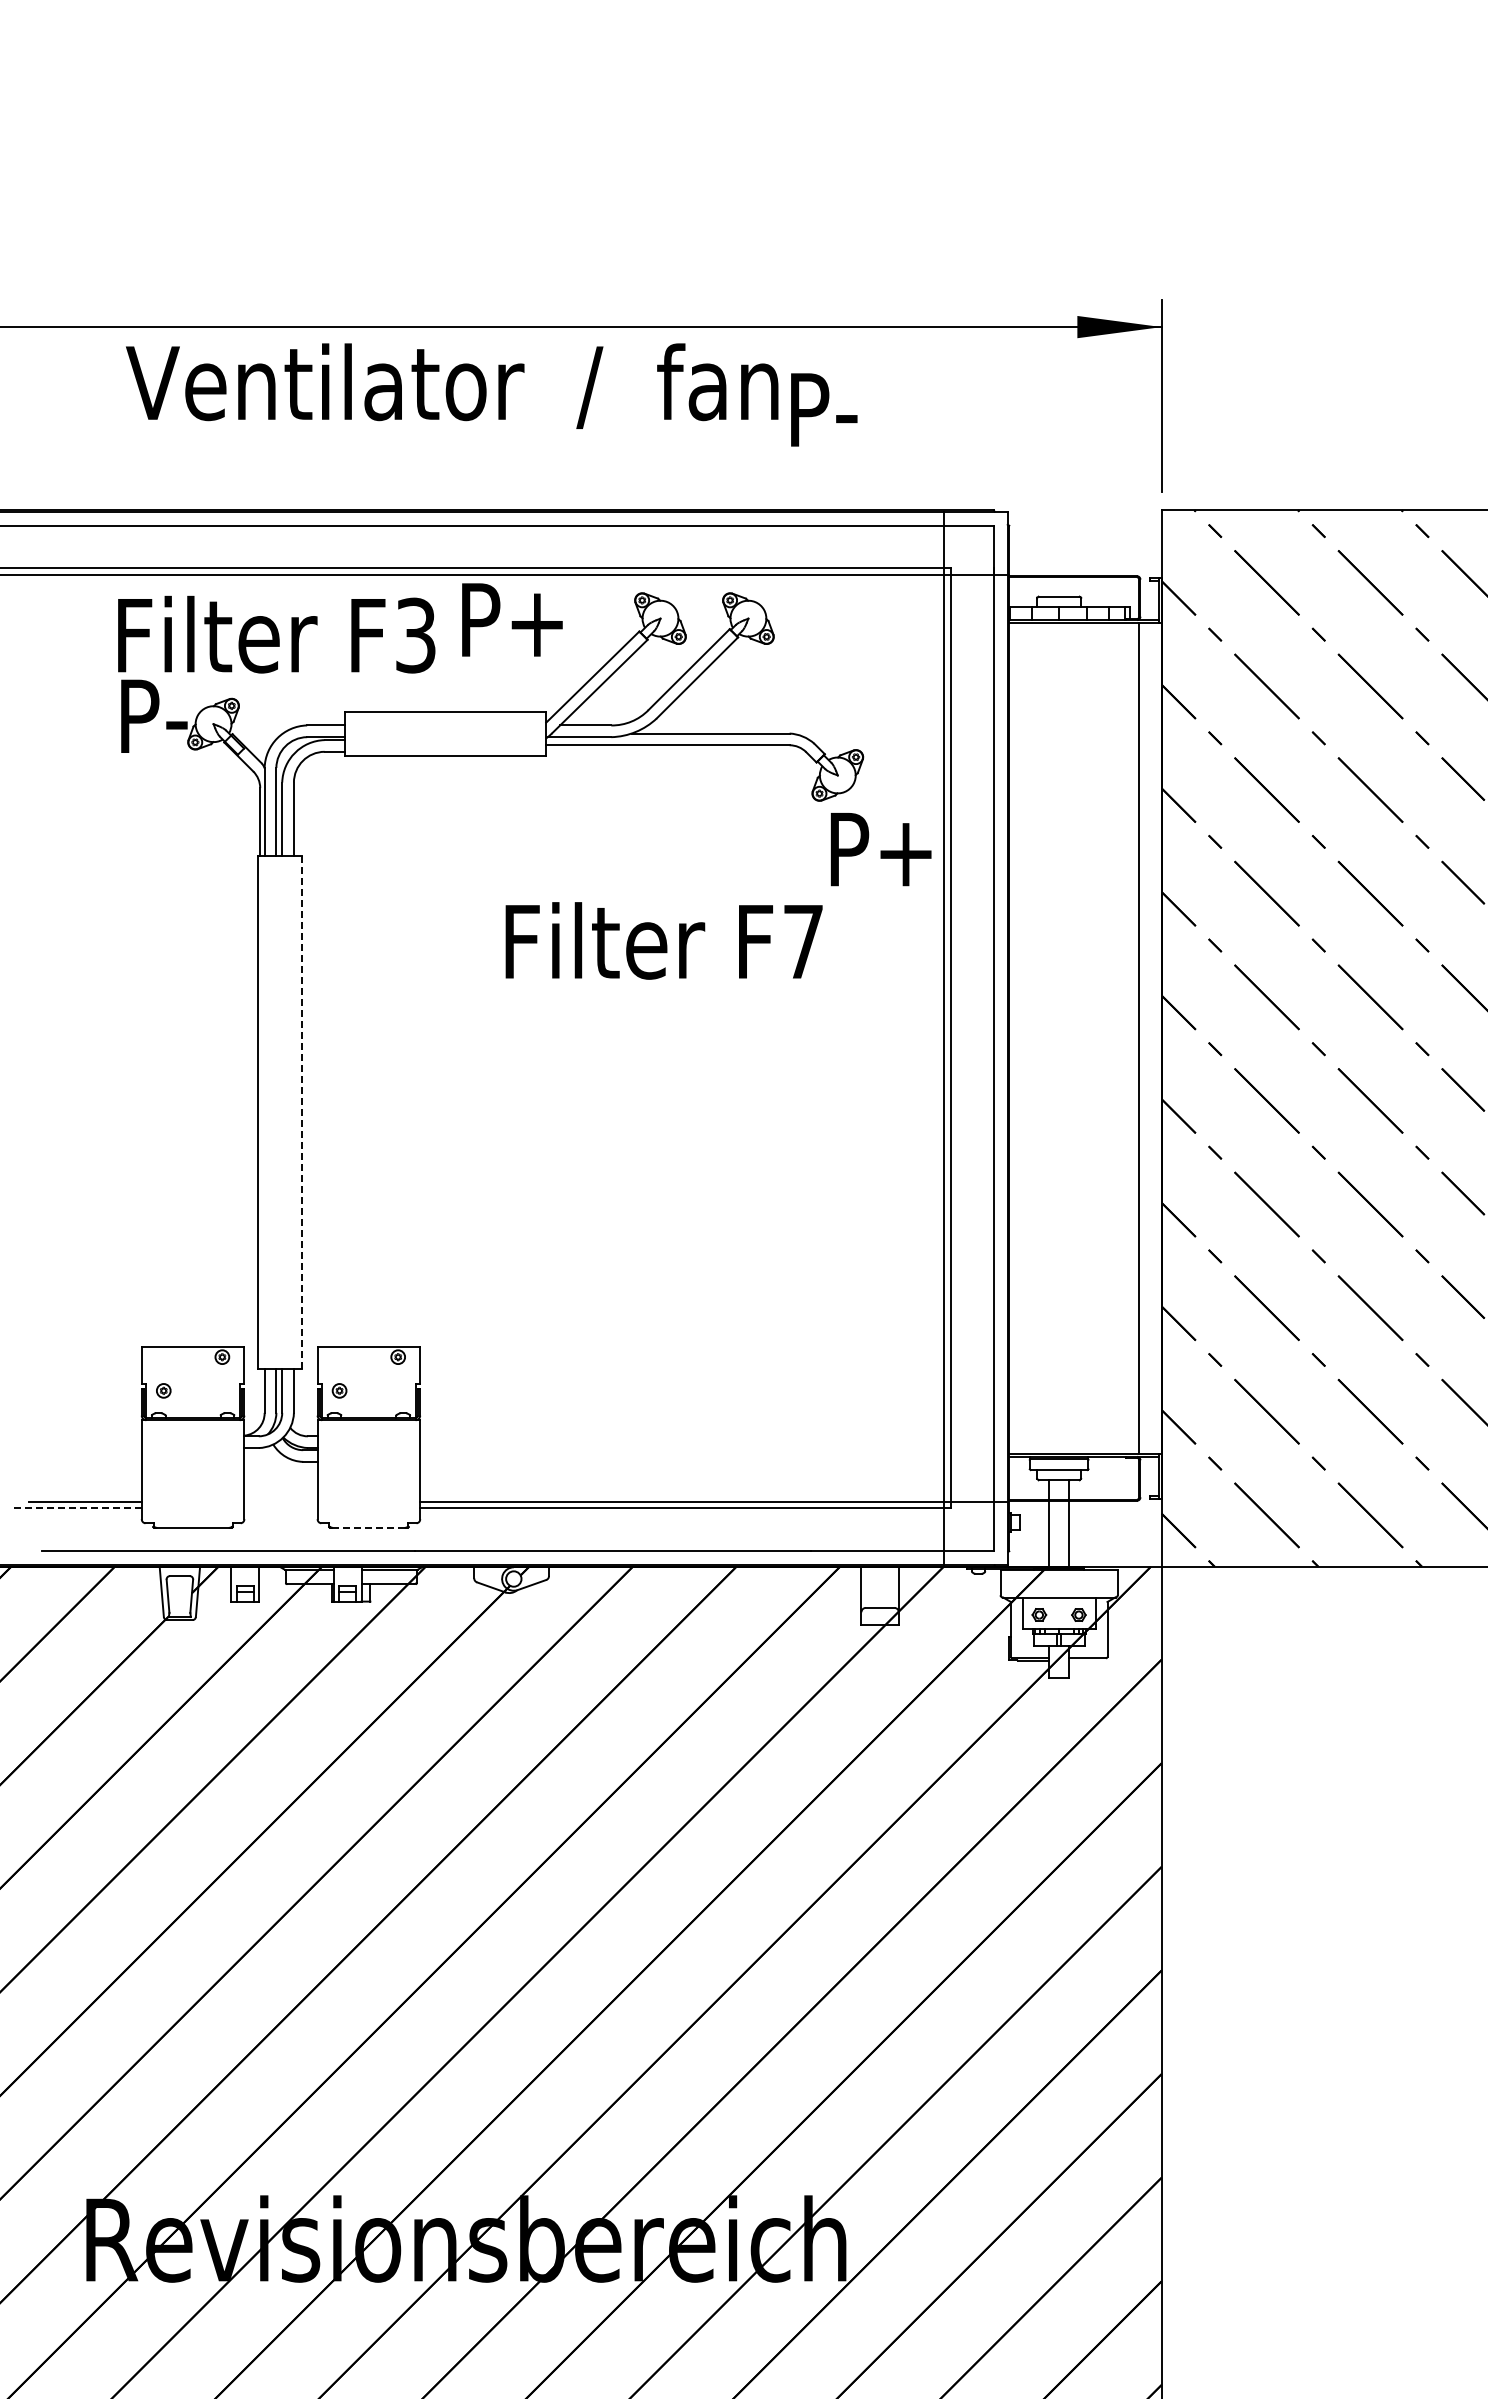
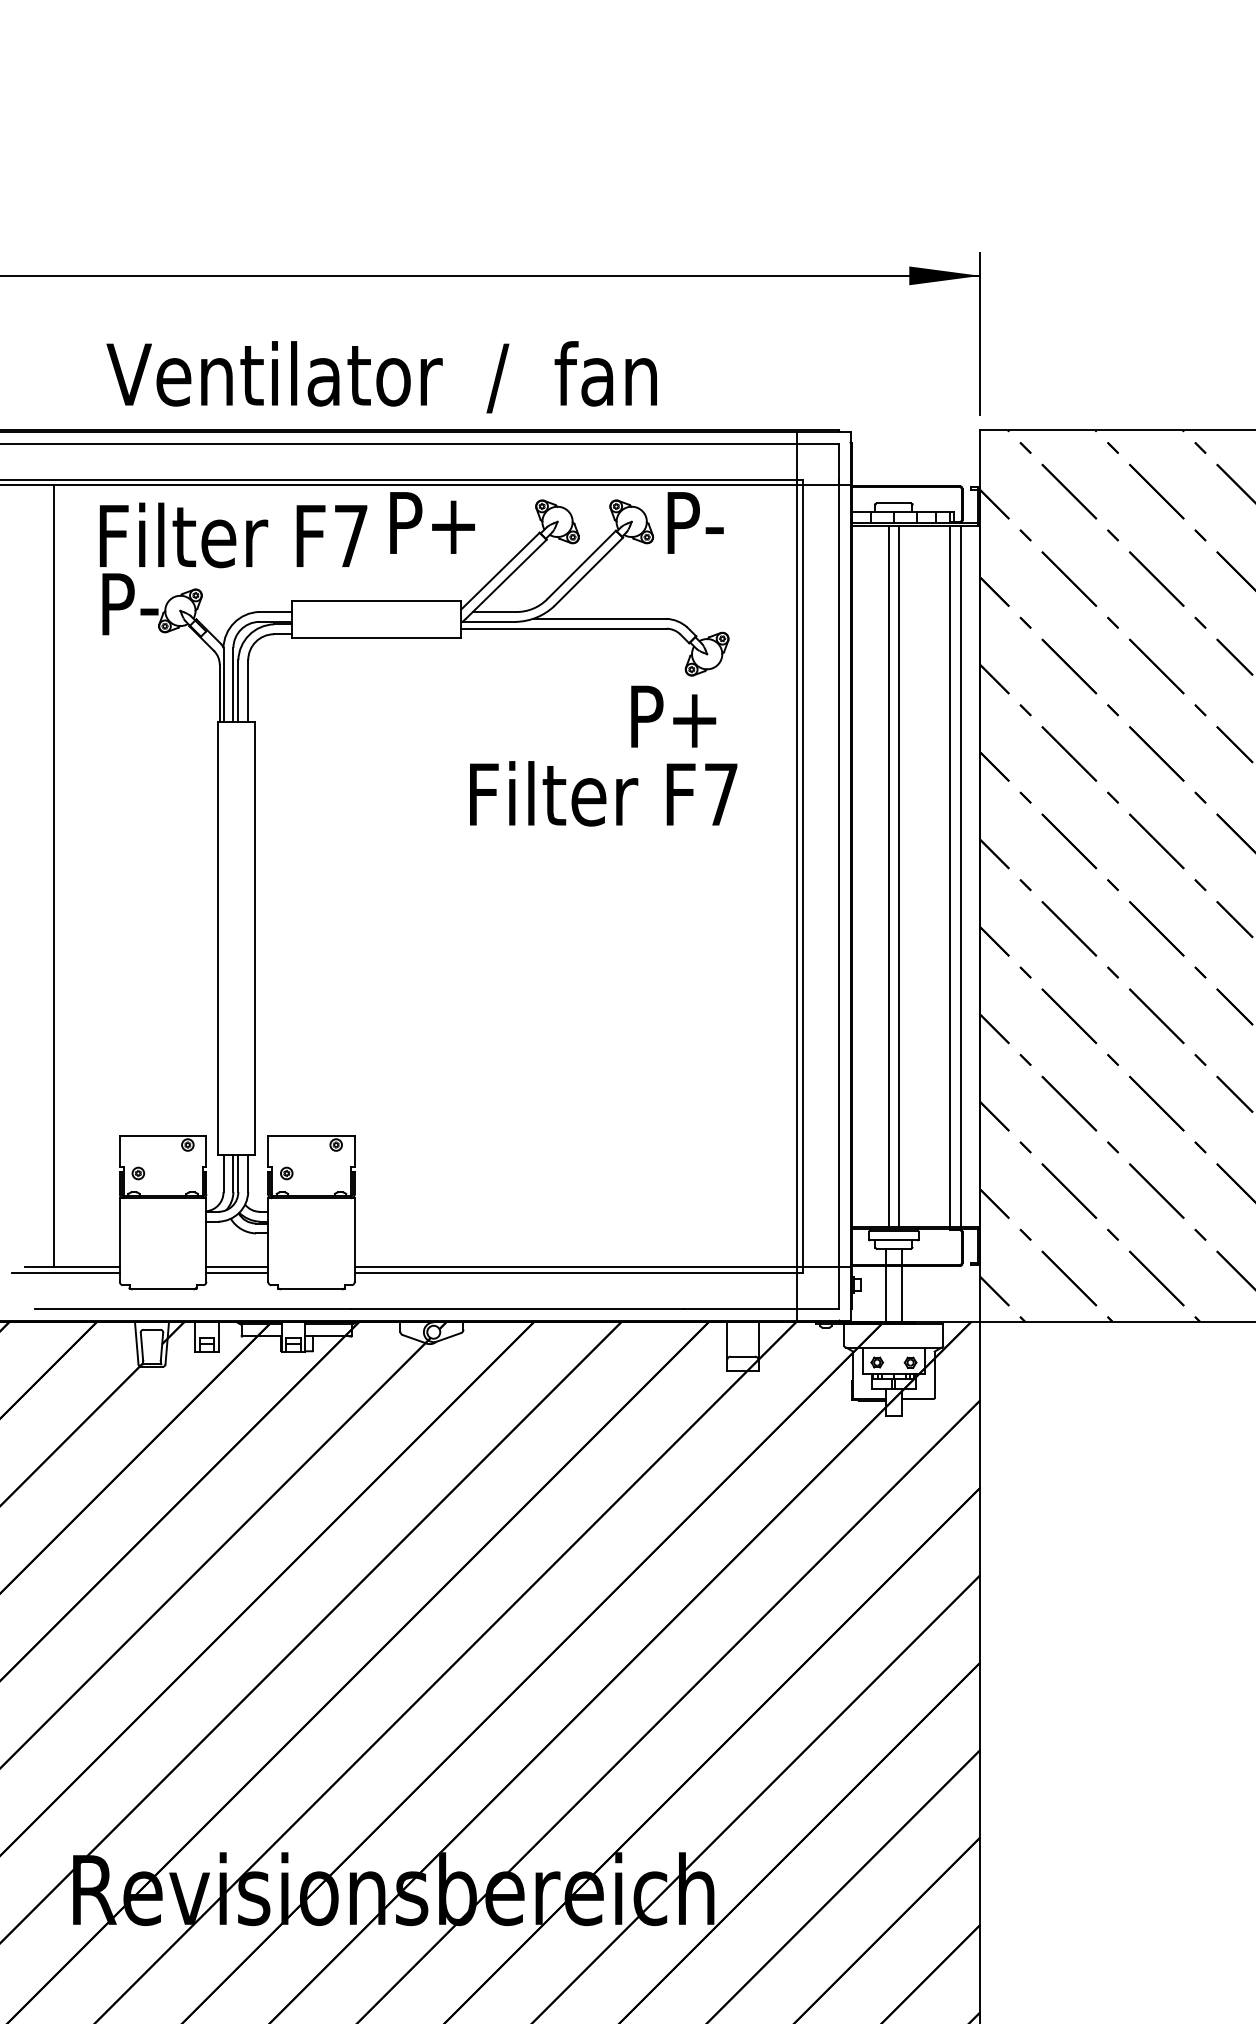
text: (452, 385) -> (382, 376), moved
text: (824, 409) -> (695, 522), moved
text: (415, 635) -> (350, 536), F3 -> F7
text: (880, 849) -> (673, 716), moved
text: (663, 940) -> (603, 793), moved
line: (64, 1038) -> (54, 876), added
line: (1052, 1038) -> (888, 876), added
line: (1065, 1038) -> (899, 876), added
line: (1126, 1038) -> (950, 876), added
line: (301, 1112) -> (254, 938), dashed -> solid
line: (280, 1501) -> (236, 1266), added
line: (77, 1508) -> (65, 1272), dashed -> solid
line: (280, 1508) -> (236, 1272), added
line: (368, 1527) -> (311, 1288), dashed -> solid

